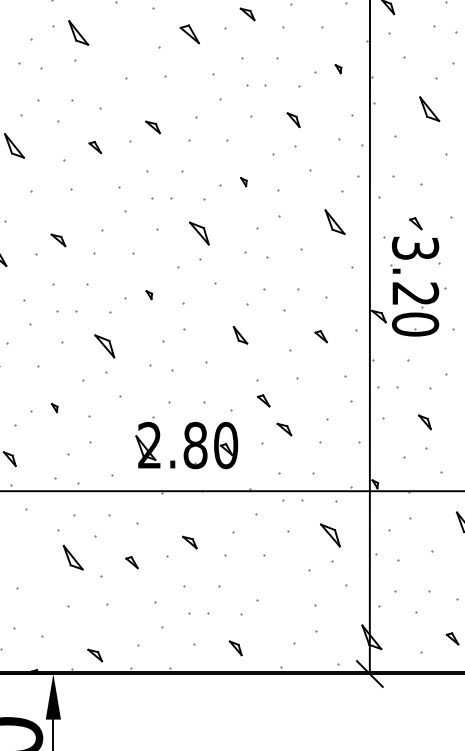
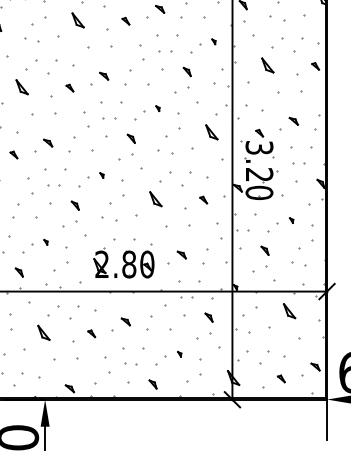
part: (77, 33) -> (77, 20), moved
part: (189, 34) -> (125, 21), size x0.62
part: (197, 232) -> (130, 138), size x0.62
part: (239, 335) -> (155, 199), size x1.43
part: (102, 345) -> (74, 205), size x0.62
part: (263, 399) -> (169, 237), removed
part: (329, 535) -> (208, 317), size x0.62
part: (72, 556) -> (43, 332), moved
part: (280, 595) -> (179, 353), added

